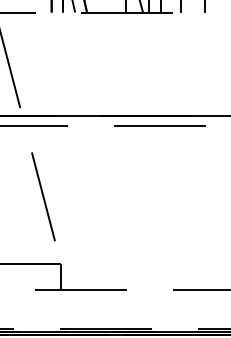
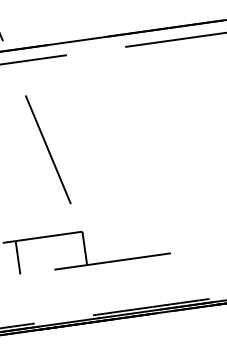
line: (8, 276) -> (18, 257), added

